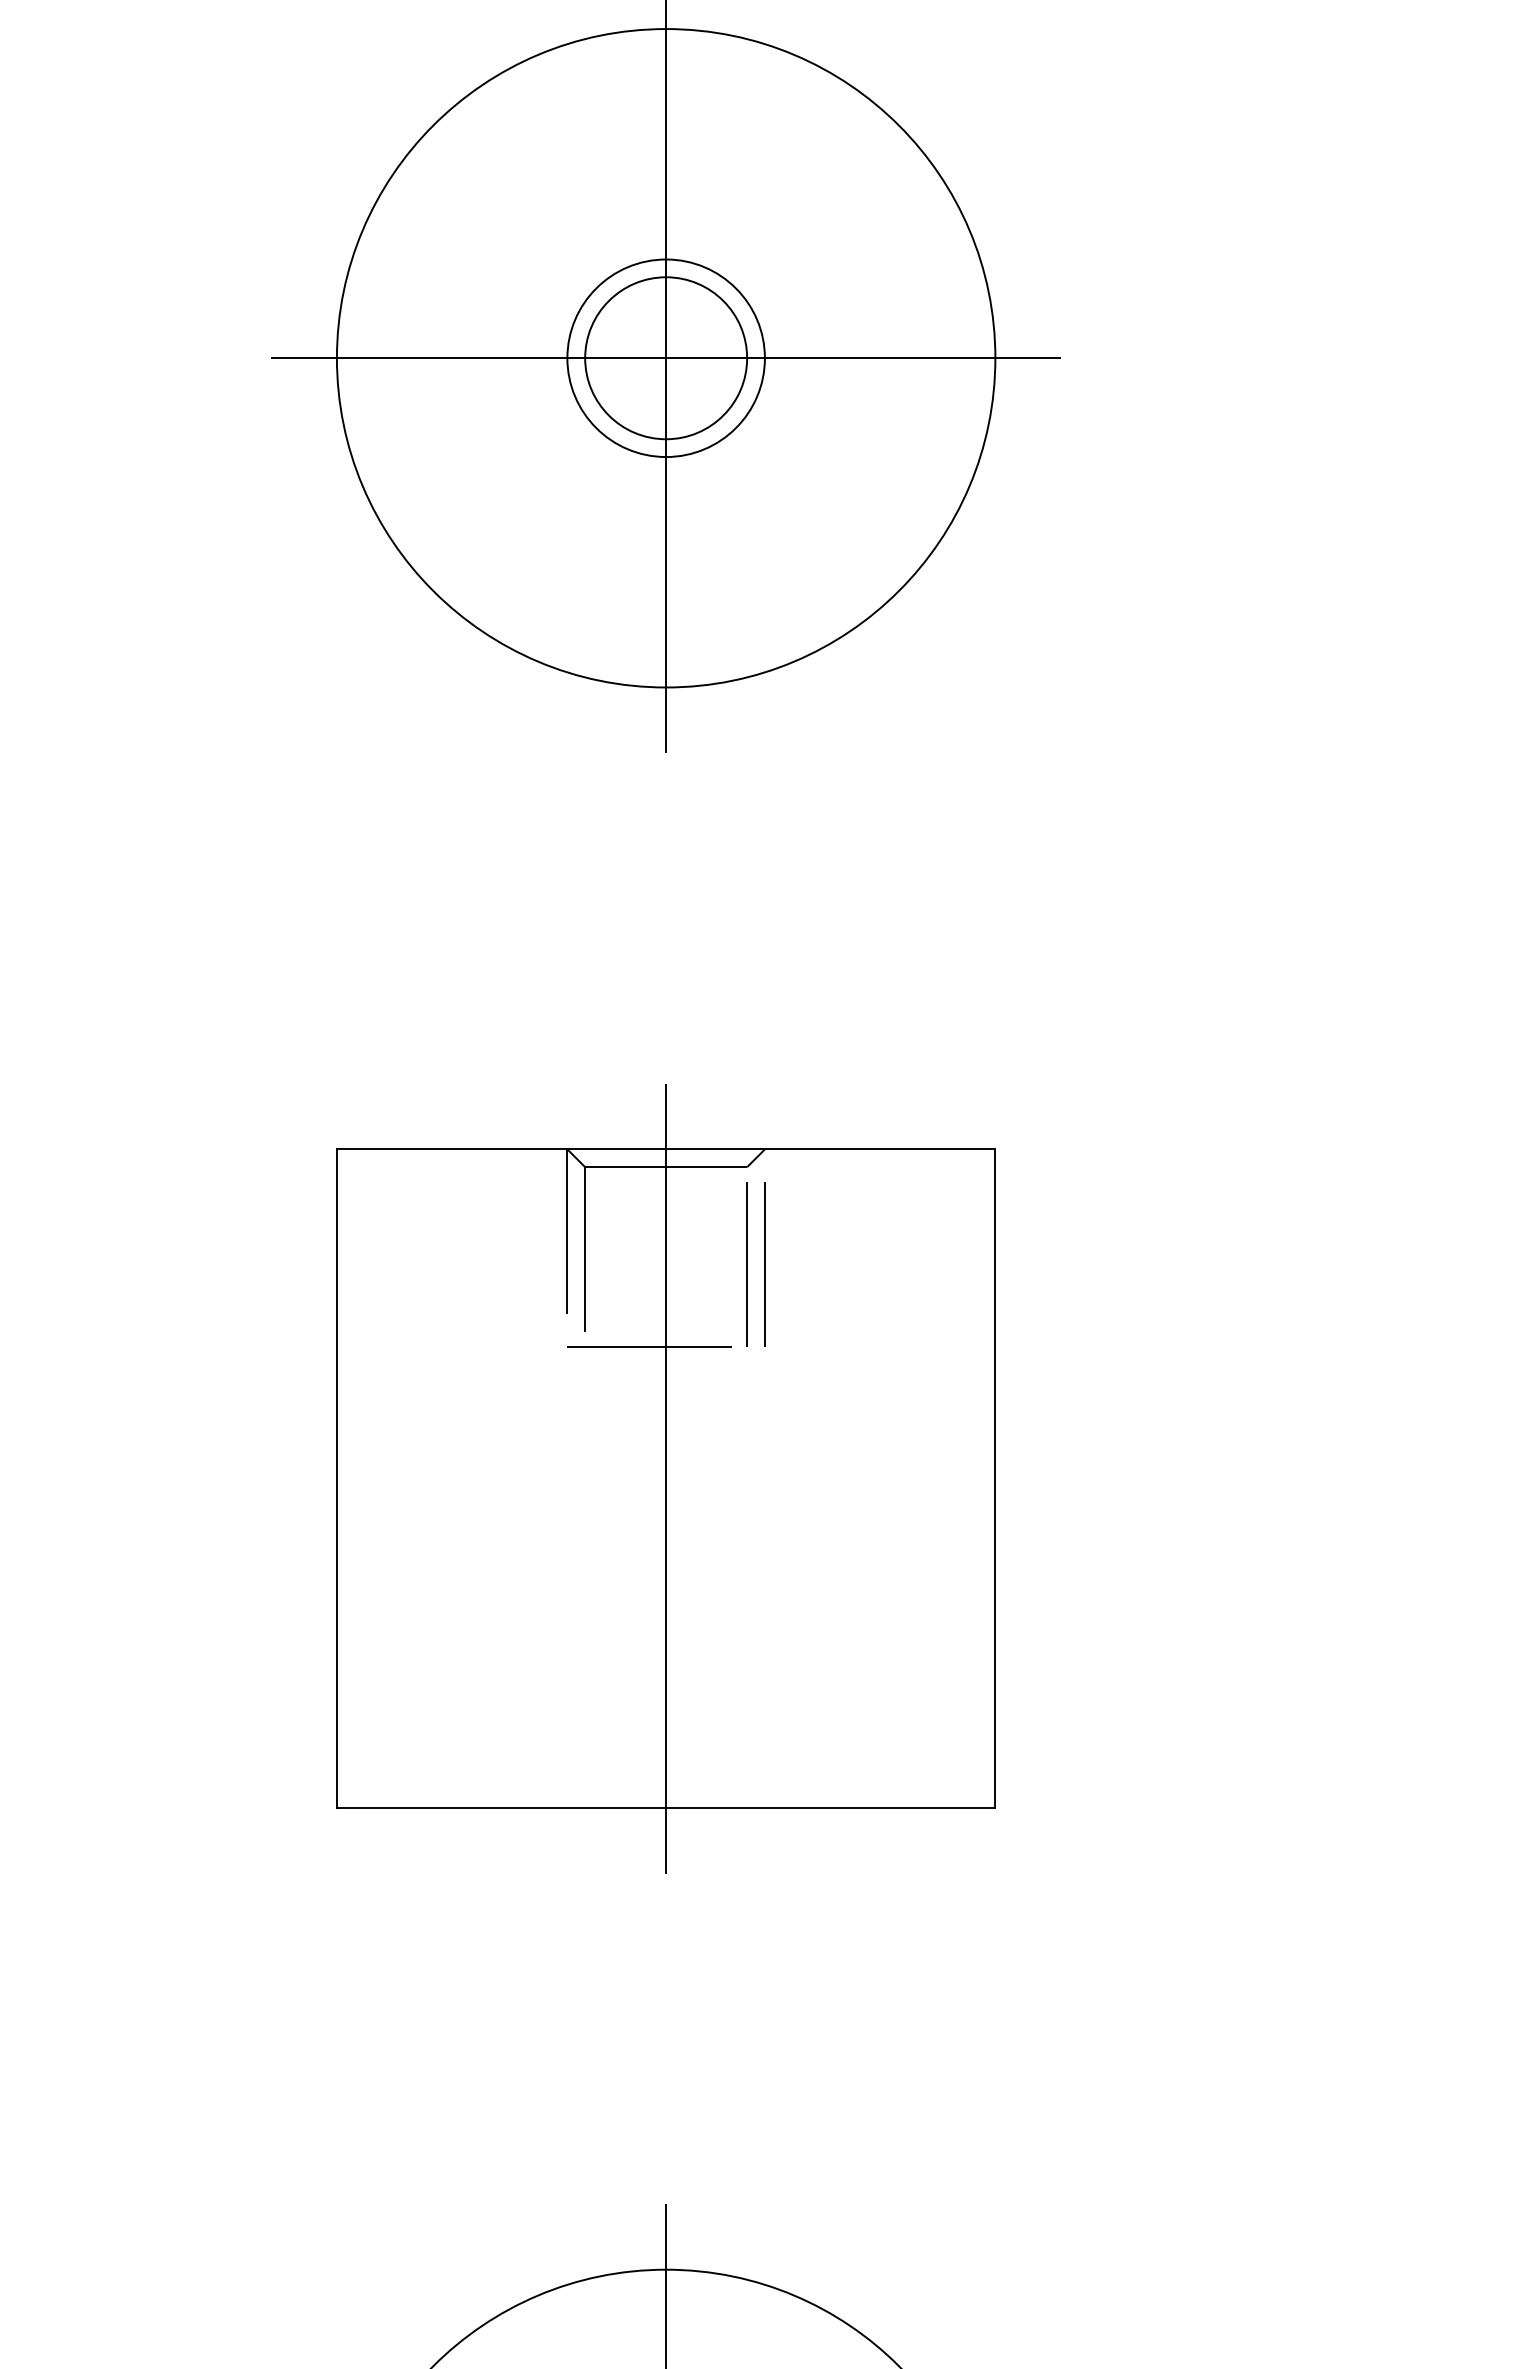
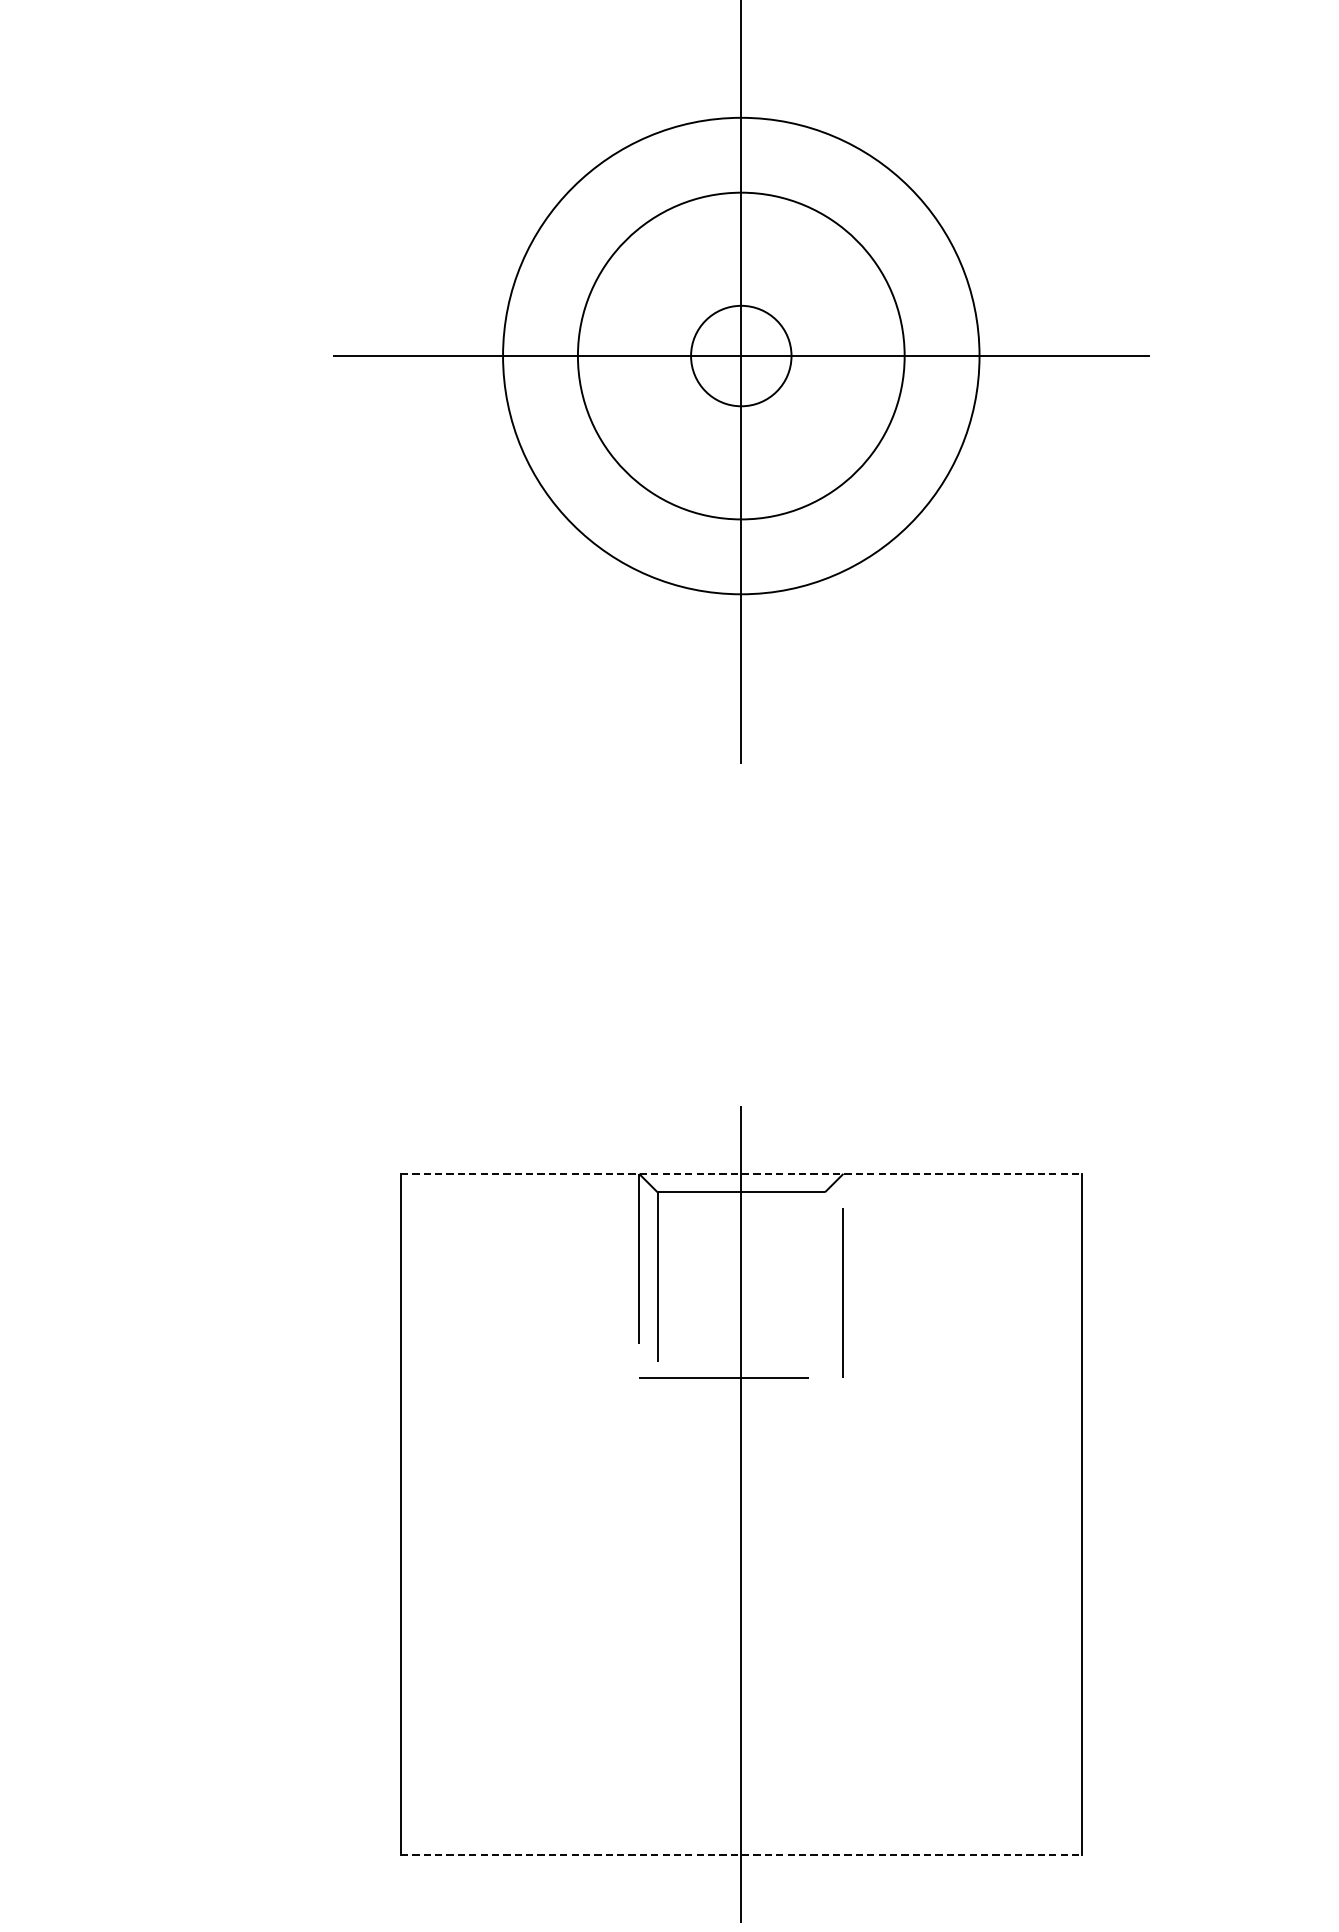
circle: (665, 358) -> (740, 356), size x0.7
circle: (665, 358) -> (740, 356), size x1.6
circle: (666, 358) -> (741, 356), size x0.6
line: (666, 1149) -> (741, 1174), solid -> dashed
line: (746, 1264) -> (824, 1292), removed
line: (666, 1807) -> (741, 1854), solid -> dashed

